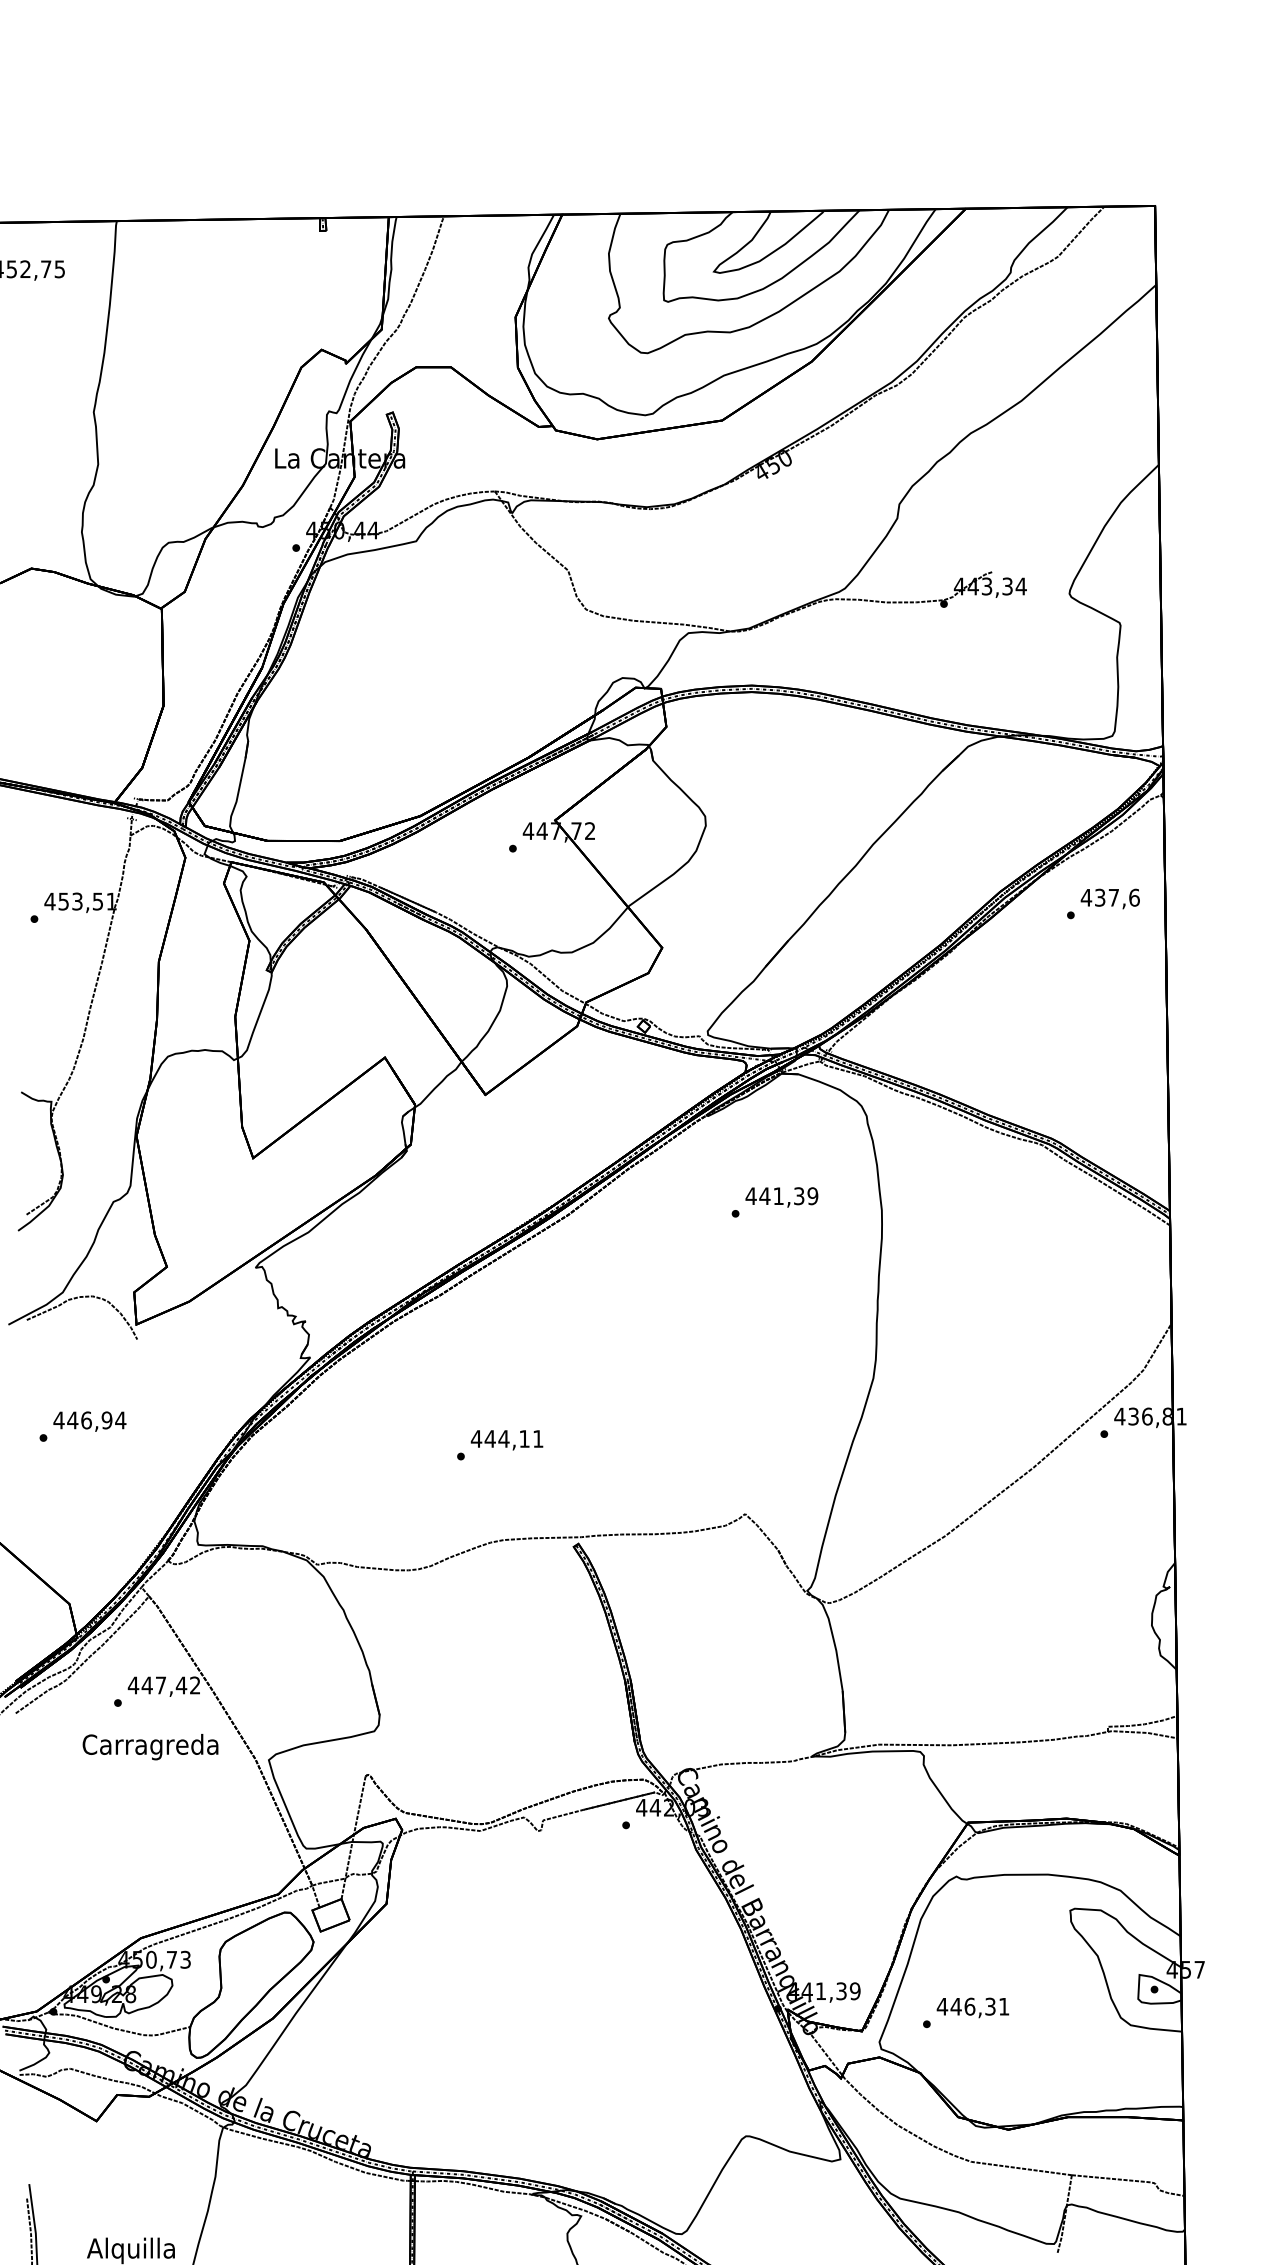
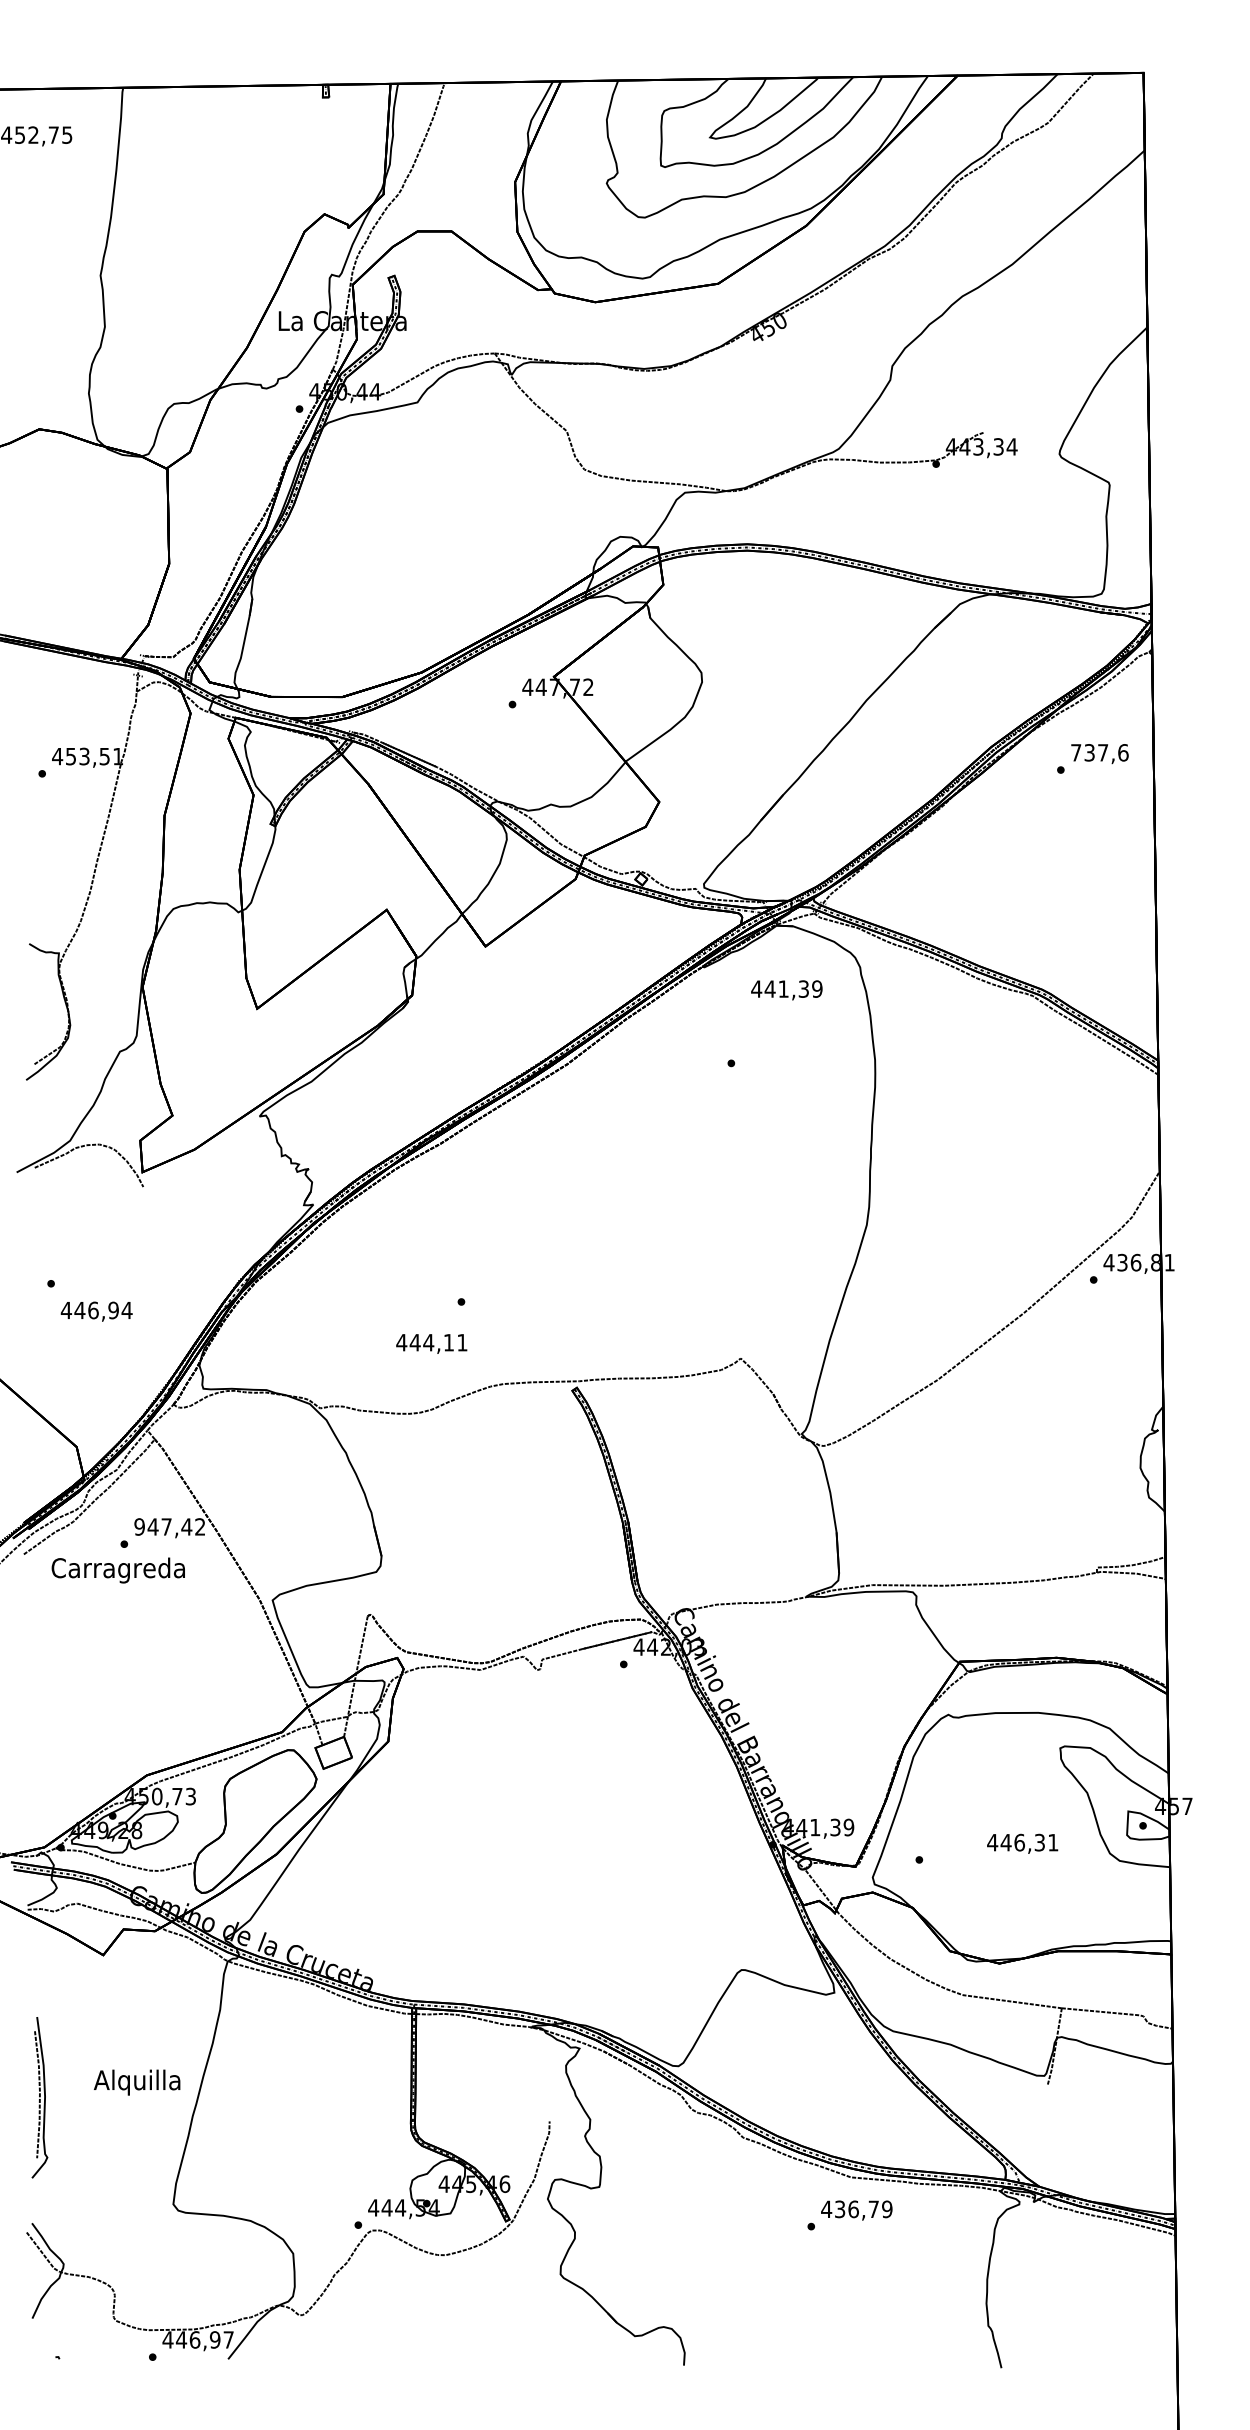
text: (1085, 897) -> (1075, 752), 437,6 -> 737,6
text: (781, 1197) -> (786, 990), moved
text: (89, 1421) -> (96, 1311), moved
text: (506, 1439) -> (431, 1343), moved
text: (133, 1685) -> (139, 1526), 447,42 -> 947,42
text: (149, 1747) -> (117, 1570), moved
text: (972, 2007) -> (1022, 1843), moved

